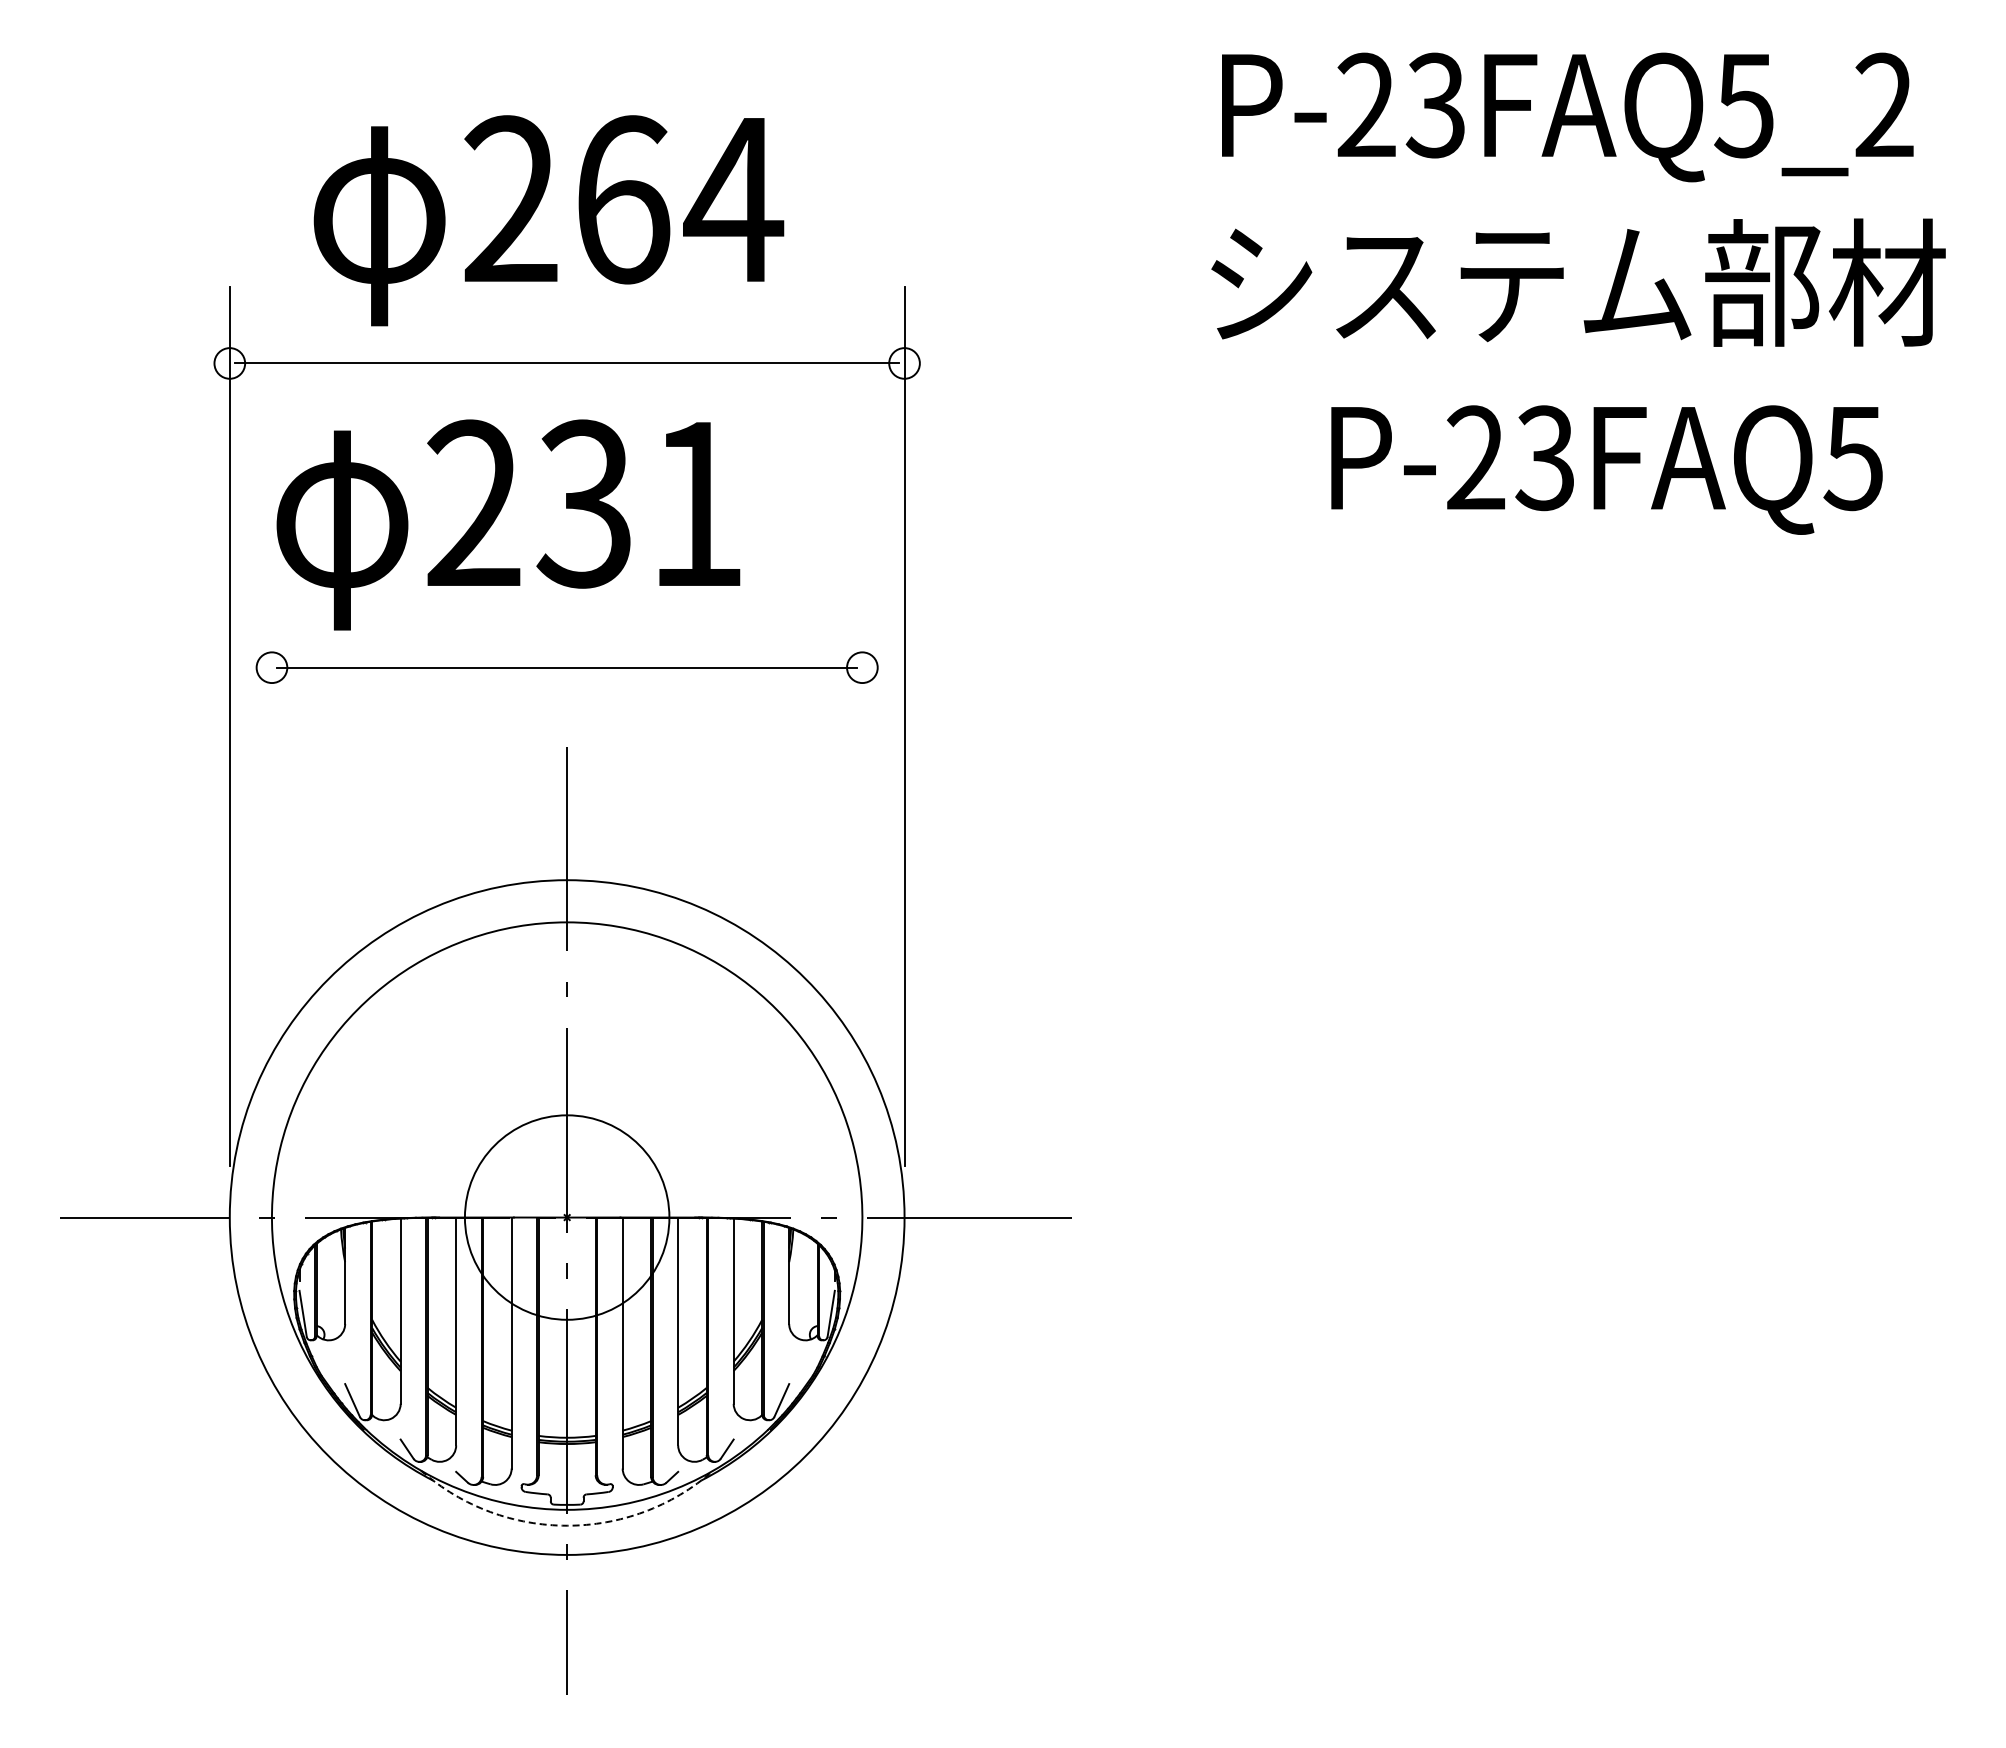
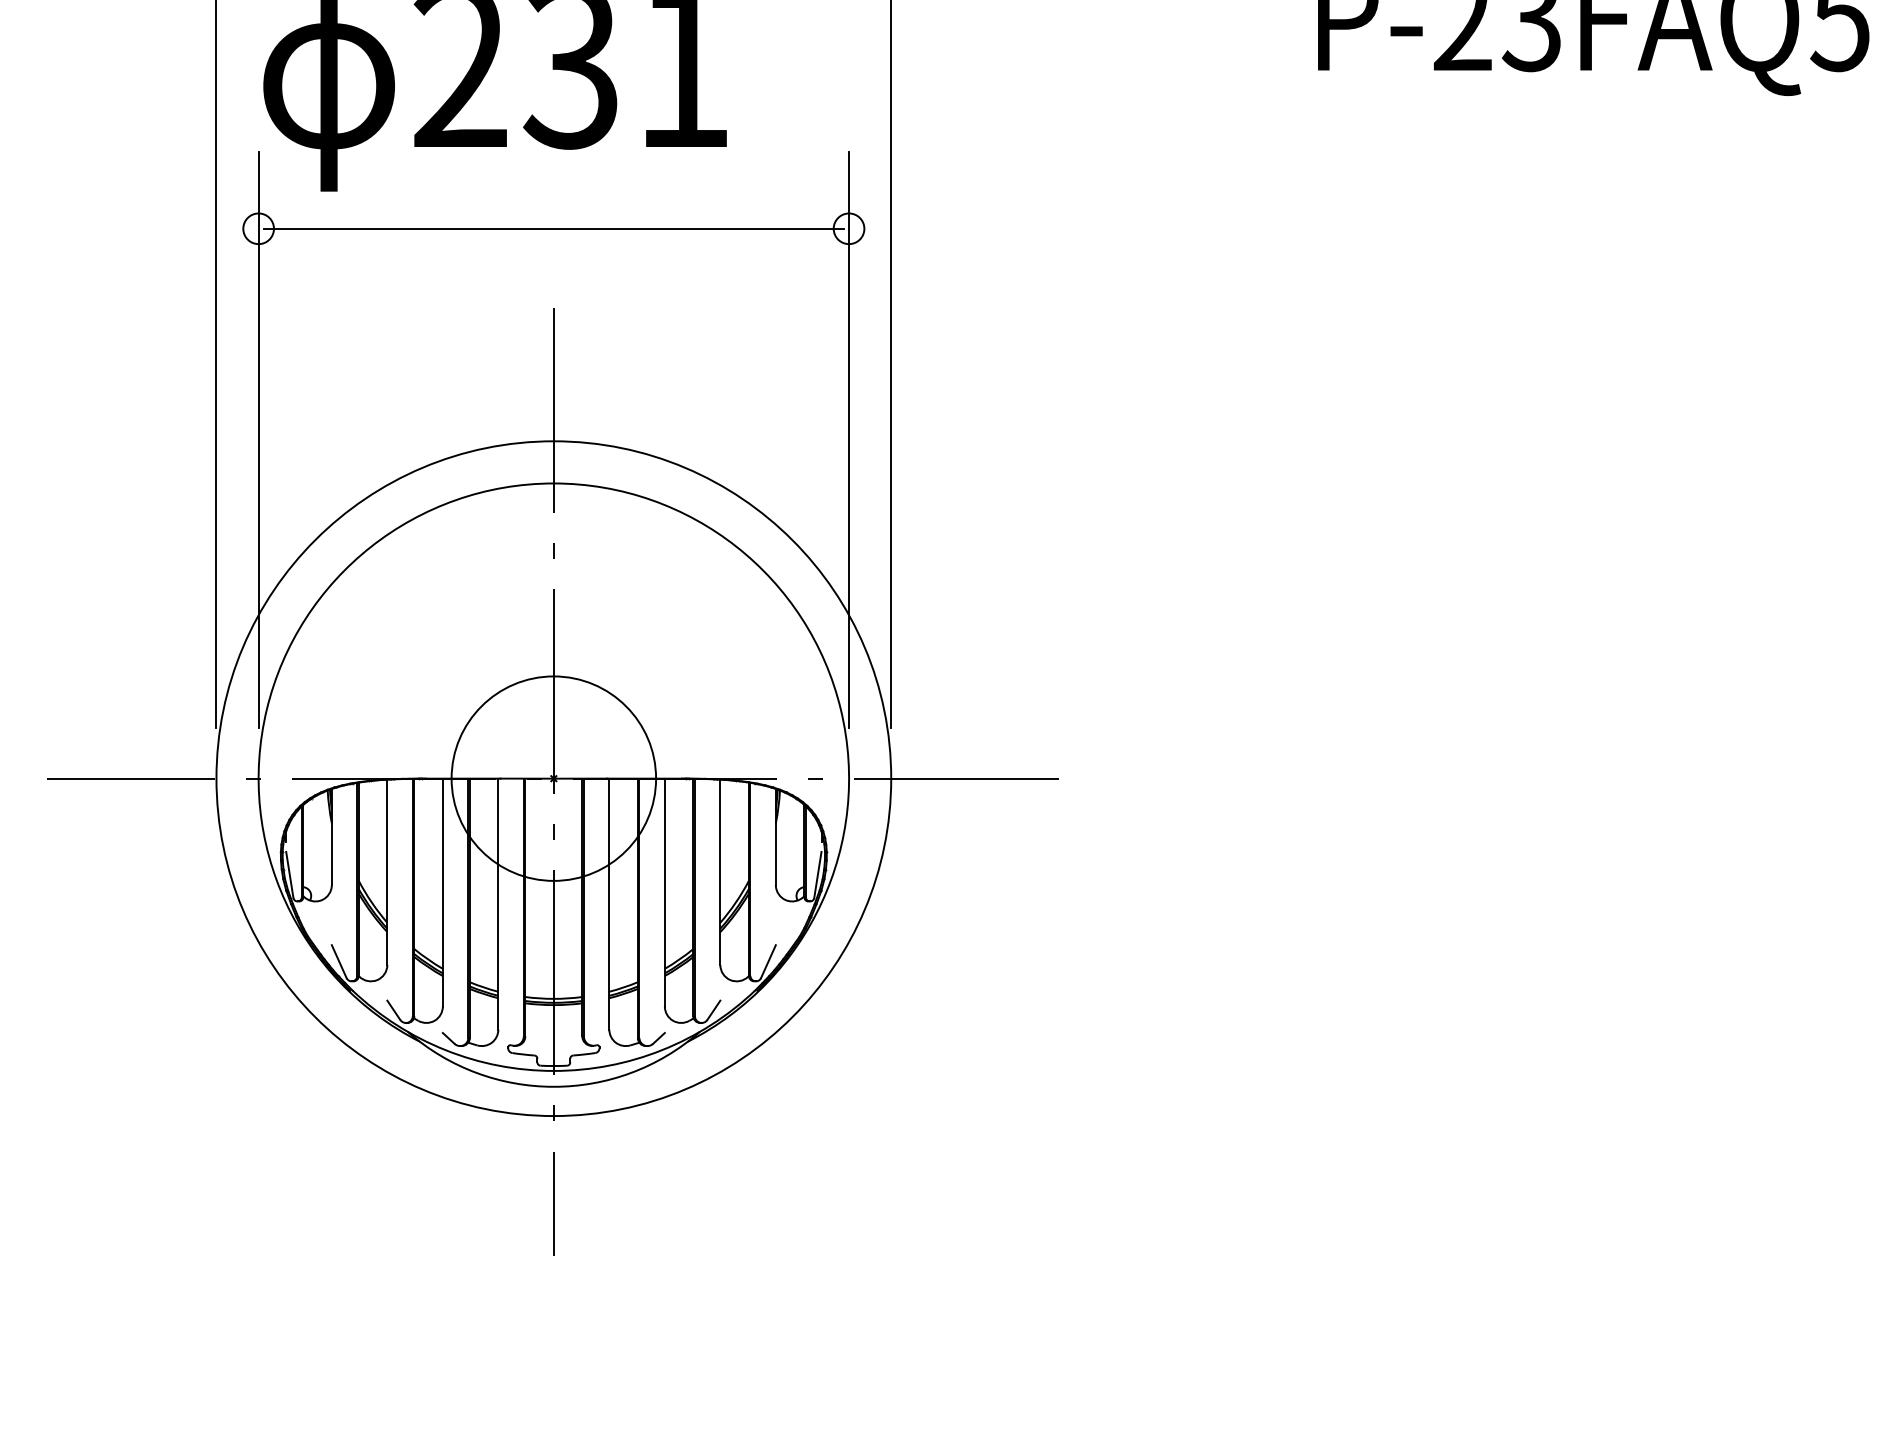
line: (271, 878) -> (258, 439), added
line: (862, 878) -> (849, 439), added
arc: (567, 1525) -> (554, 1086), dashed -> solid

